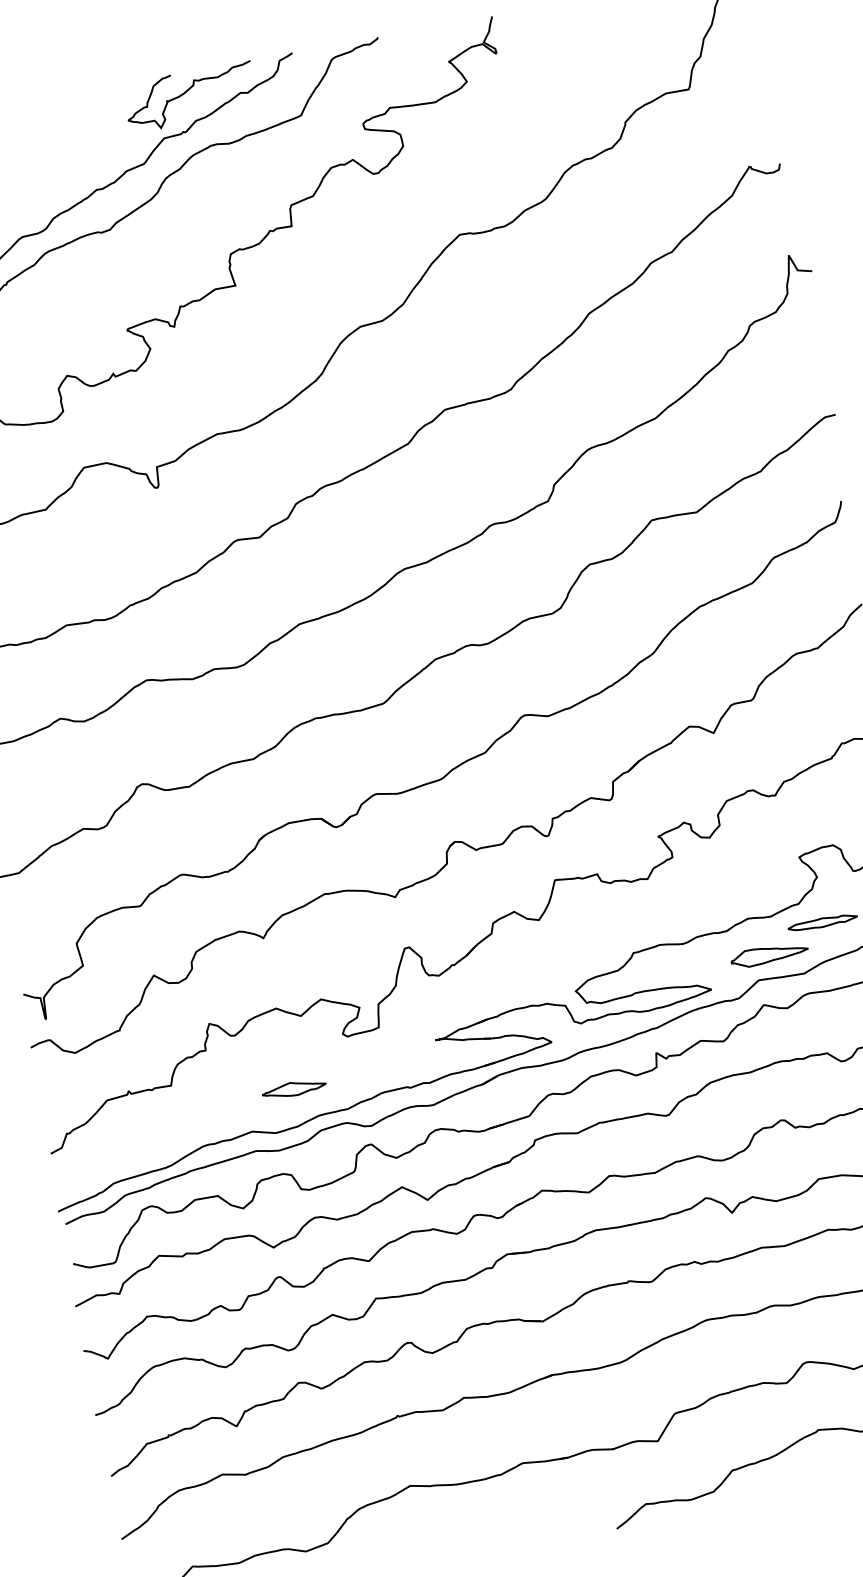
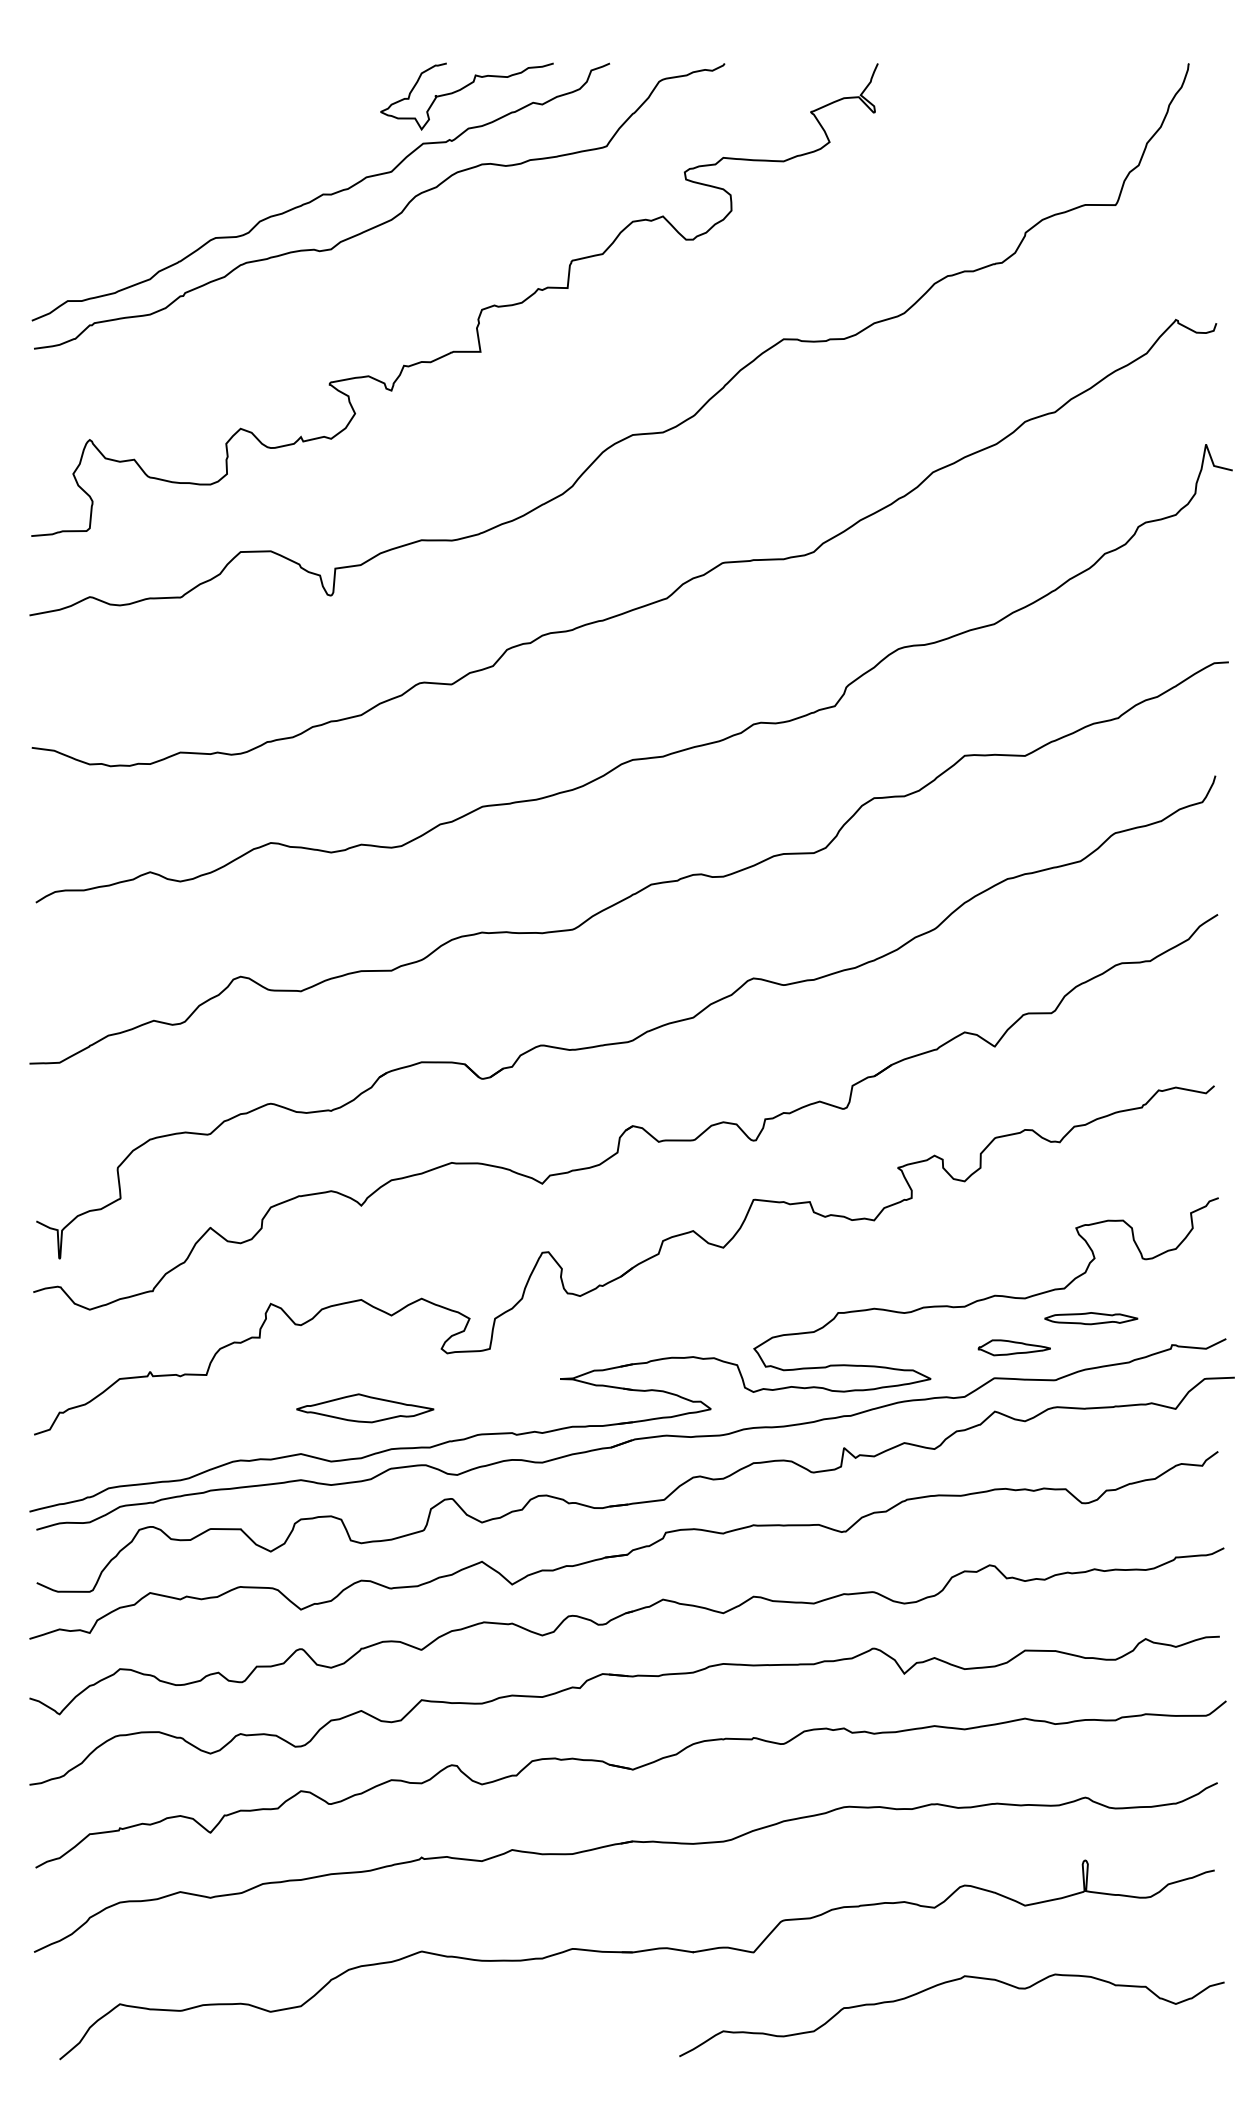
part: (769, 954) -> (1014, 1347), size x0.7
part: (294, 1088) -> (365, 1408), size x1.6

